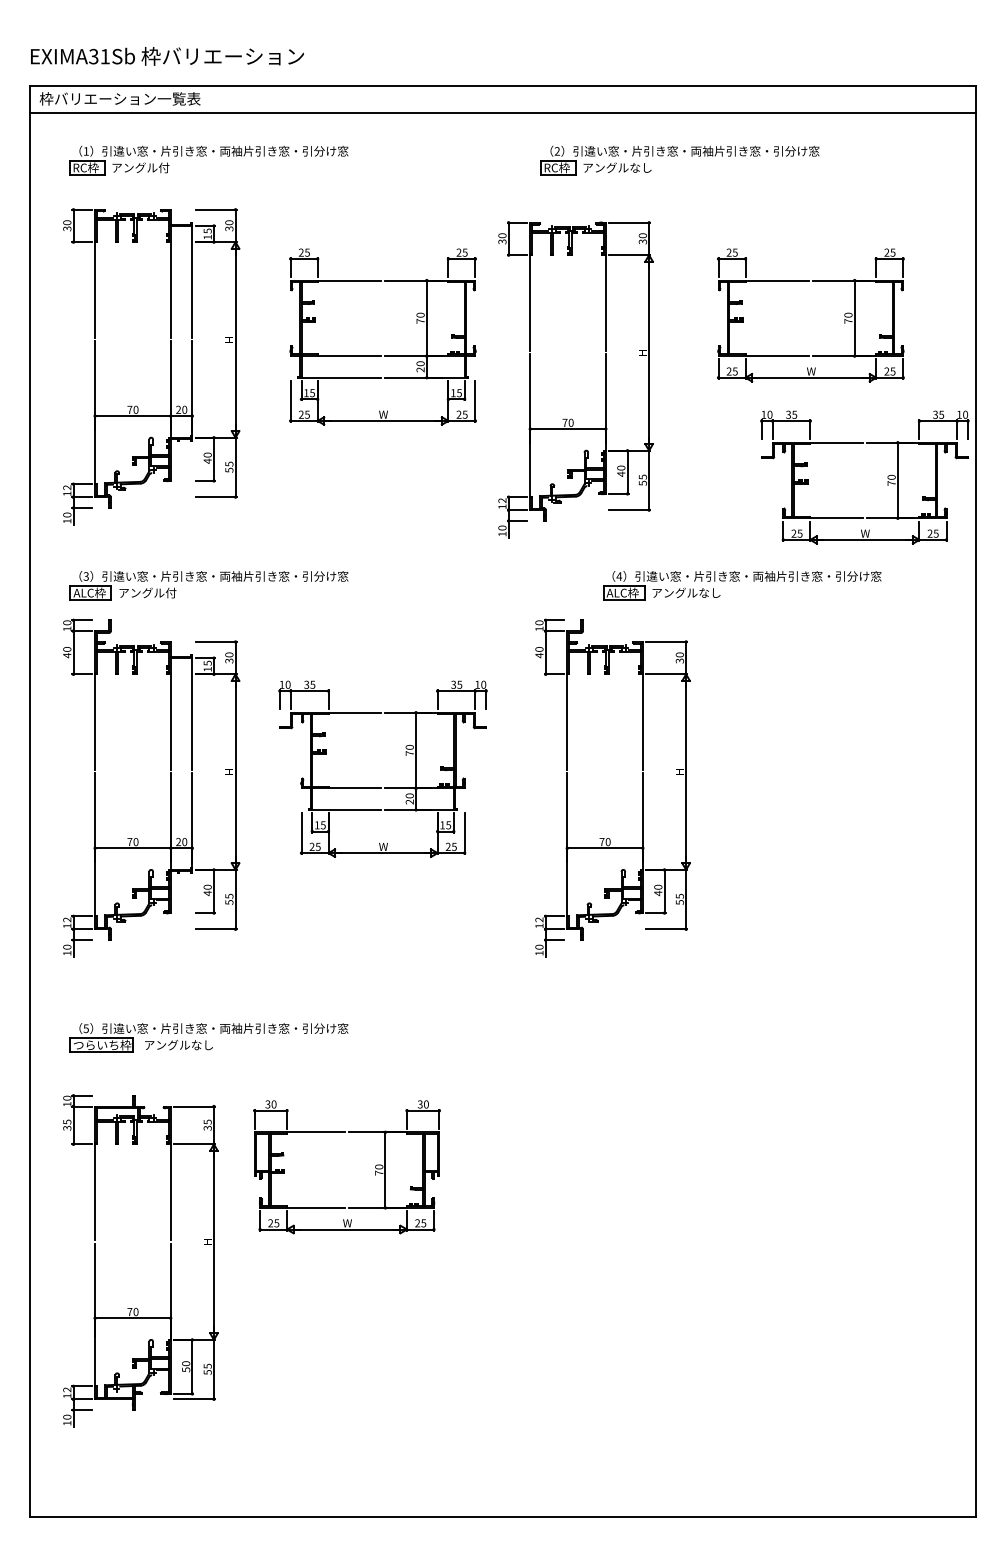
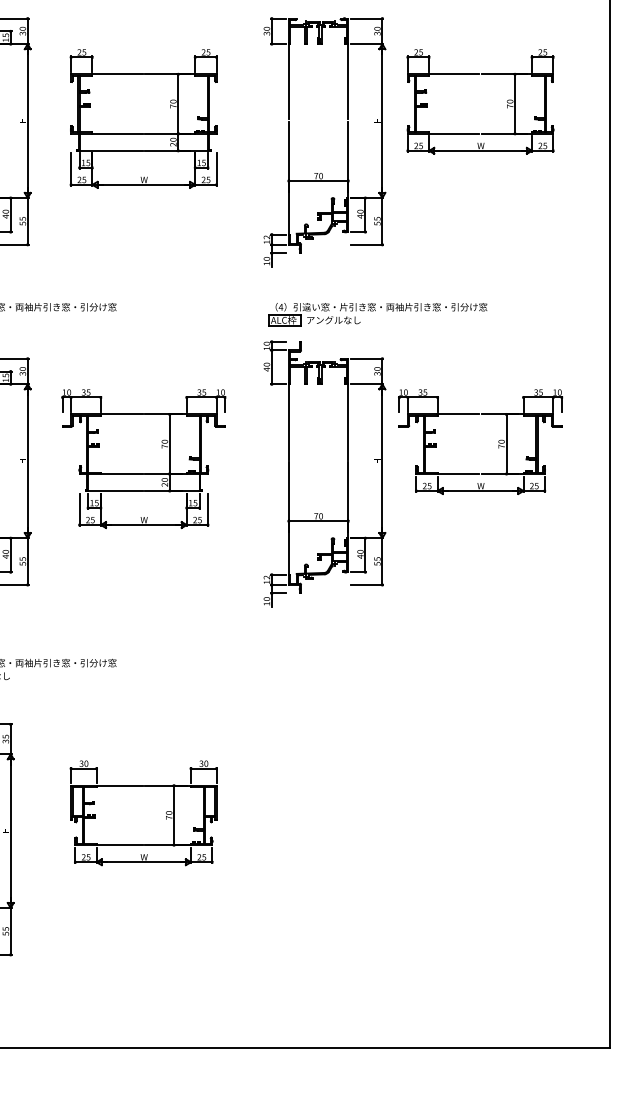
part: (605, 379) -> (348, 141), moved
part: (887, 477) -> (498, 441), moved
part: (742, 585) -> (377, 314), moved
part: (375, 1167) -> (166, 813), moved

